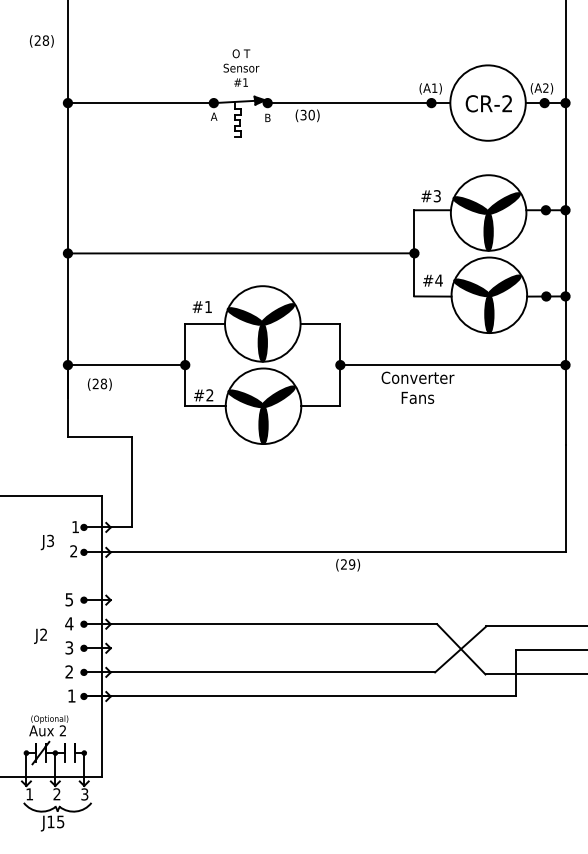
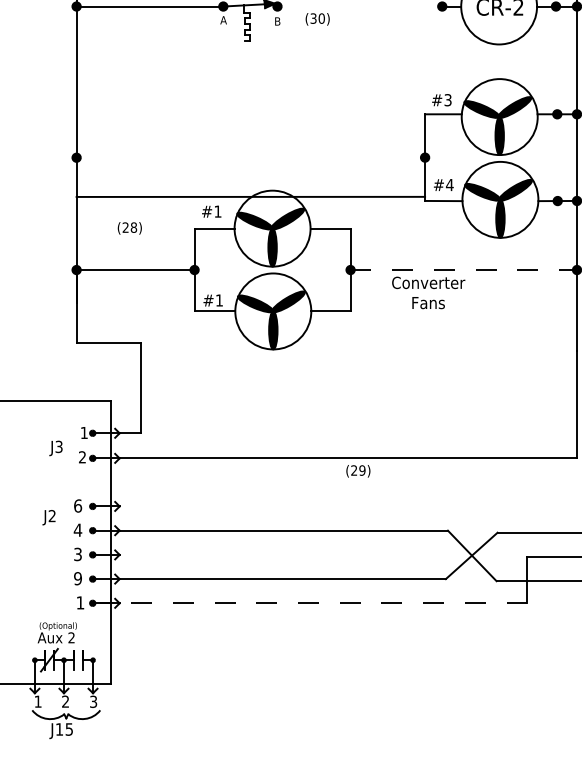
line: (347, 103) -> (357, 6), removed
line: (240, 253) -> (250, 197), moved
line: (452, 365) -> (463, 270), solid -> dashed
text: (99, 384) -> (129, 228), moved
text: (209, 395) -> (218, 300), #2 -> #1
text: (69, 599) -> (78, 505), 5 -> 6
text: (40, 635) -> (49, 516), moved
text: (69, 671) -> (78, 578), 2 -> 9
line: (303, 696) -> (313, 603), solid -> dashed

